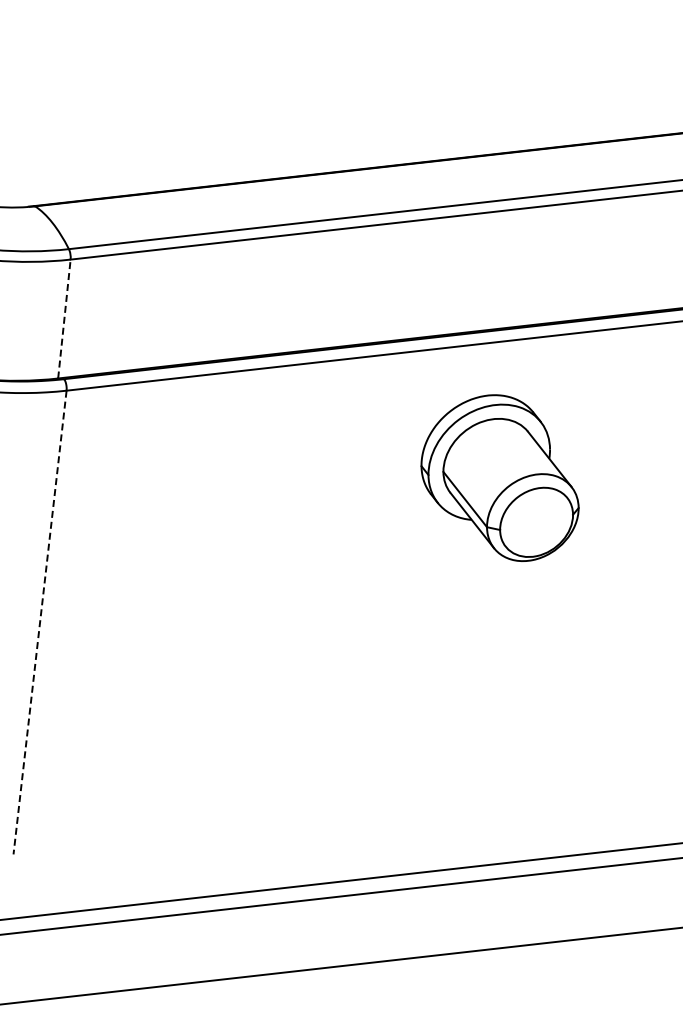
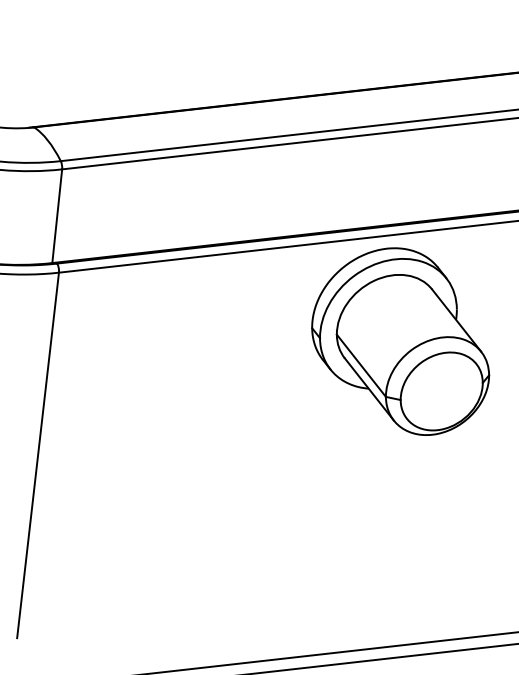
line: (64, 319) -> (57, 216), dashed -> solid
part: (499, 477) -> (400, 341), size x1.43
line: (40, 623) -> (38, 456), dashed -> solid

